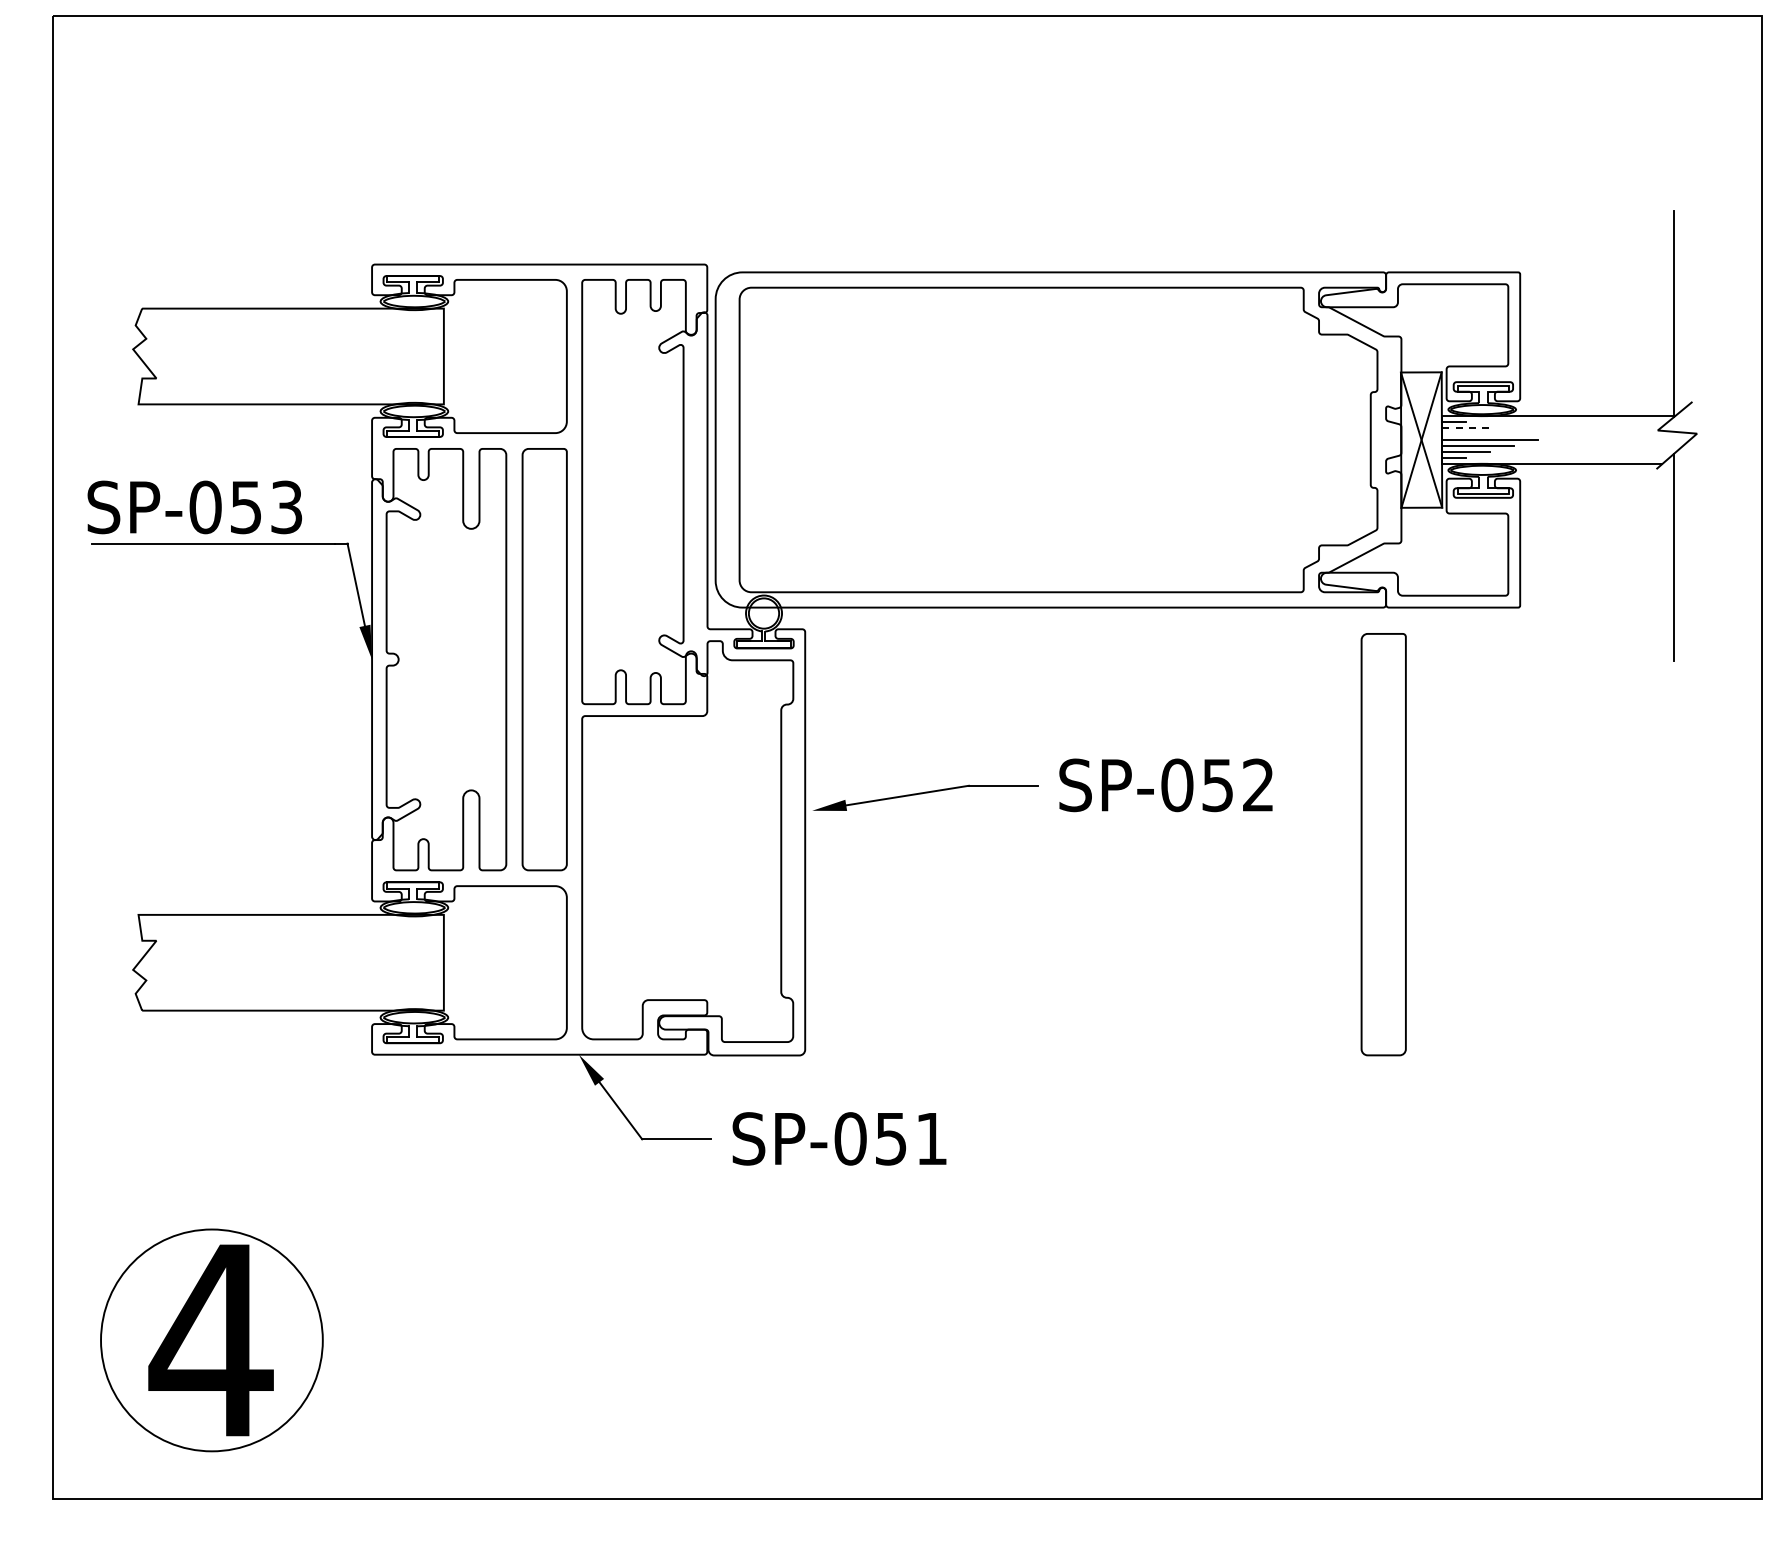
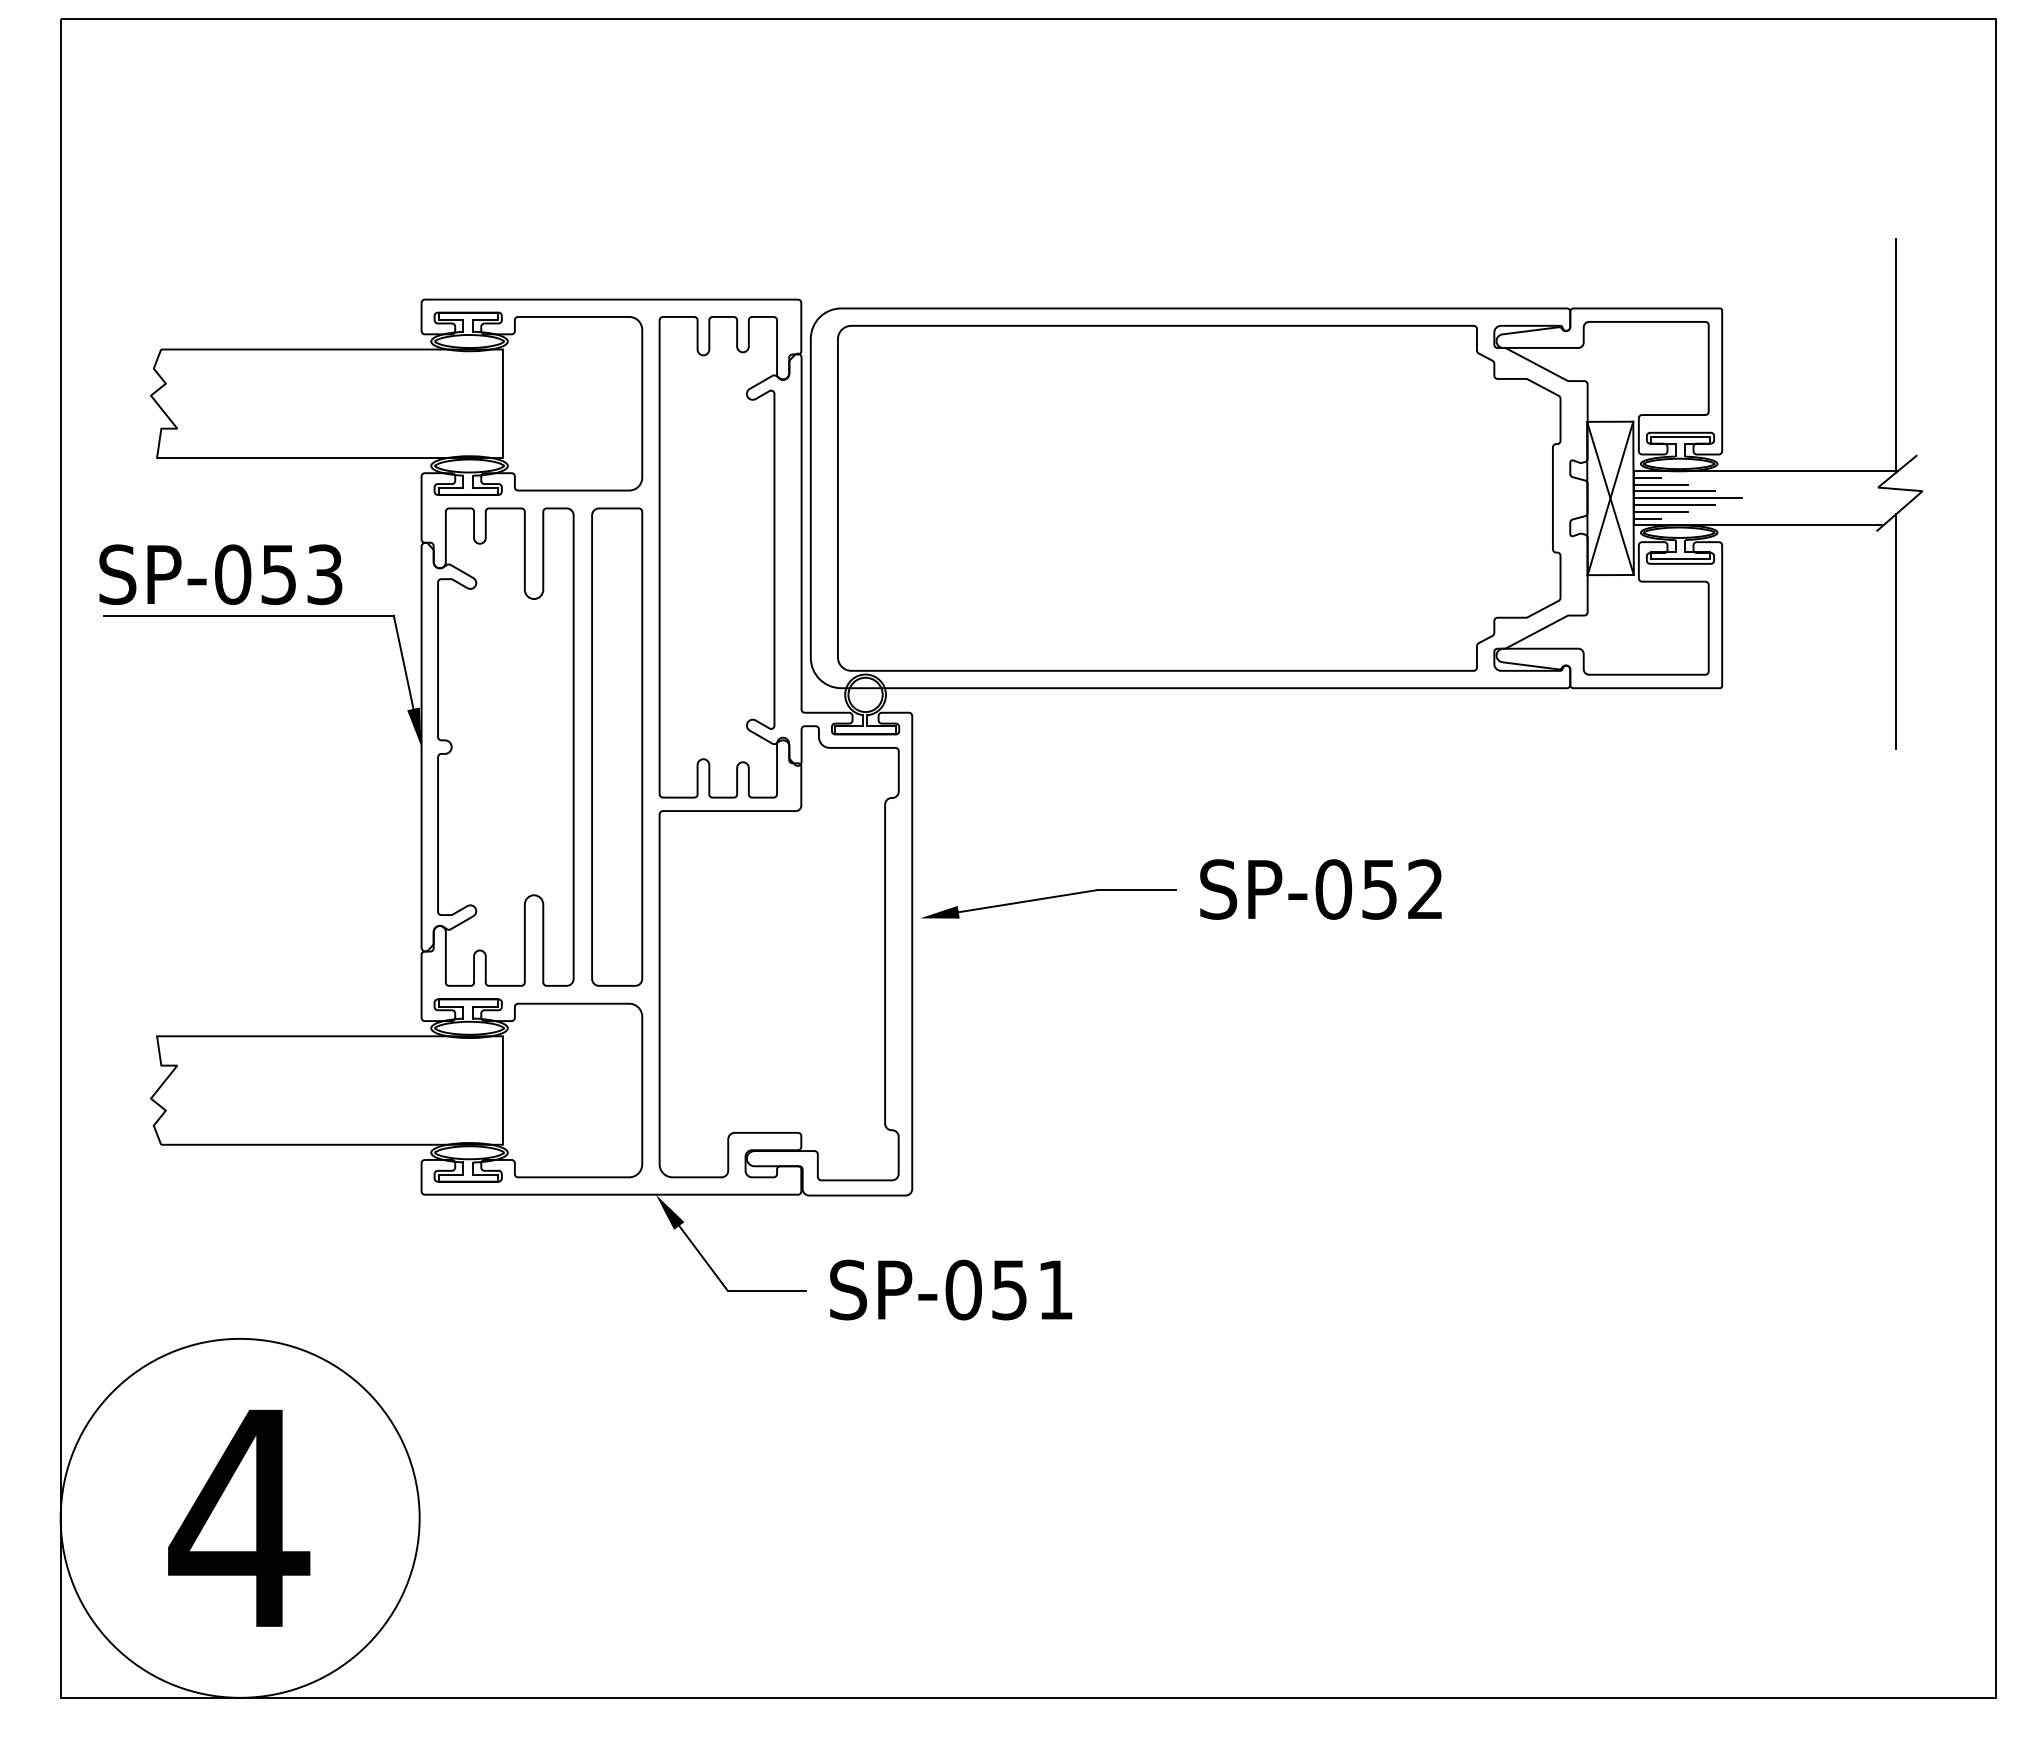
line: (1466, 427) -> (1661, 484), dashed -> solid
line: (1478, 433) -> (1674, 490), added
part: (1383, 844) -> (1567, 956), removed
circle: (211, 1339) -> (239, 1517), size x1.43

